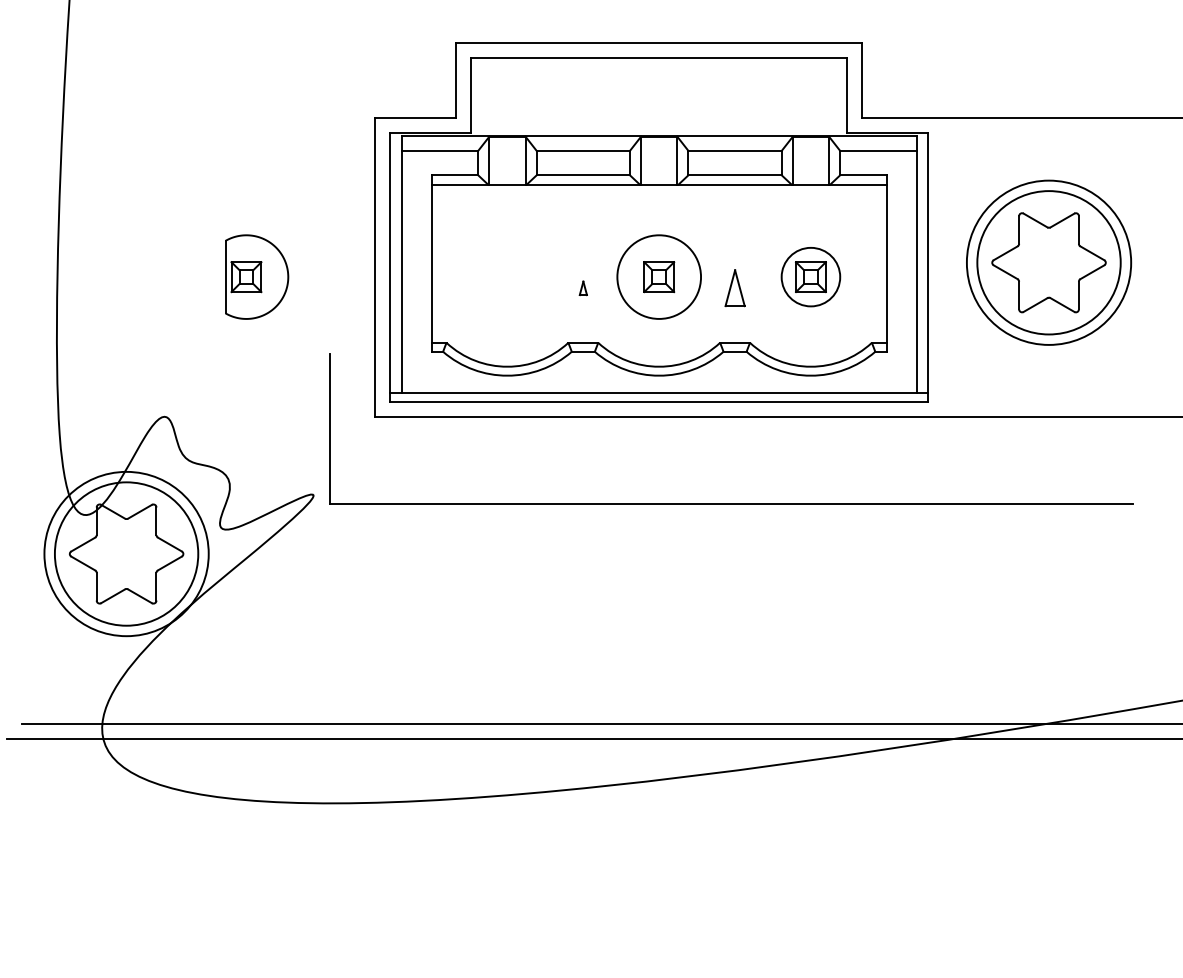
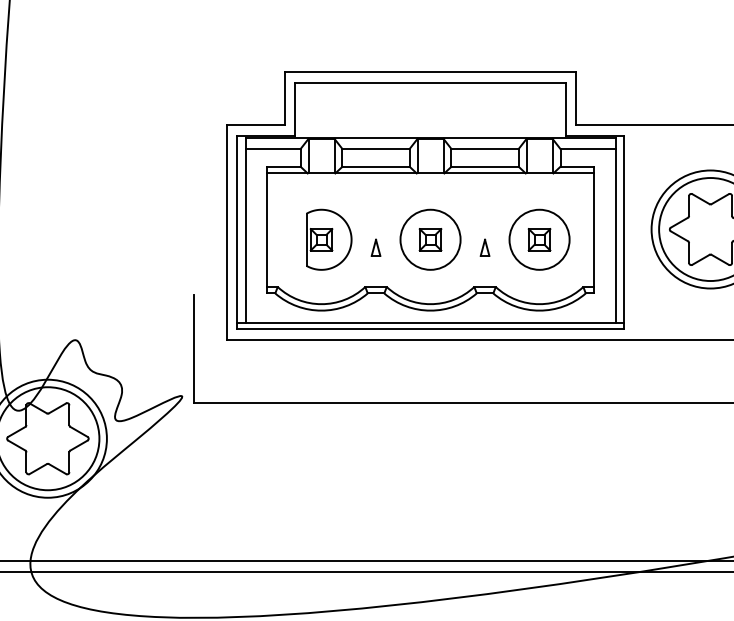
part: (257, 276) -> (329, 239), moved
circle: (810, 276) -> (539, 239), size x1.43
part: (583, 288) -> (376, 247), size x1.67
part: (734, 288) -> (484, 247), size x0.62

